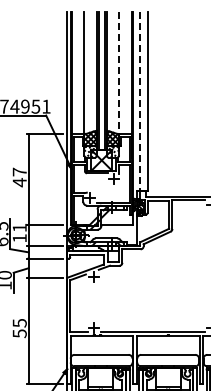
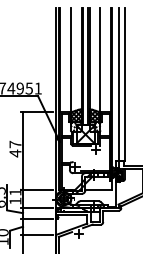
line: (119, 73) -> (100, 60), dashed -> solid
line: (140, 101) -> (118, 84), dashed -> solid

